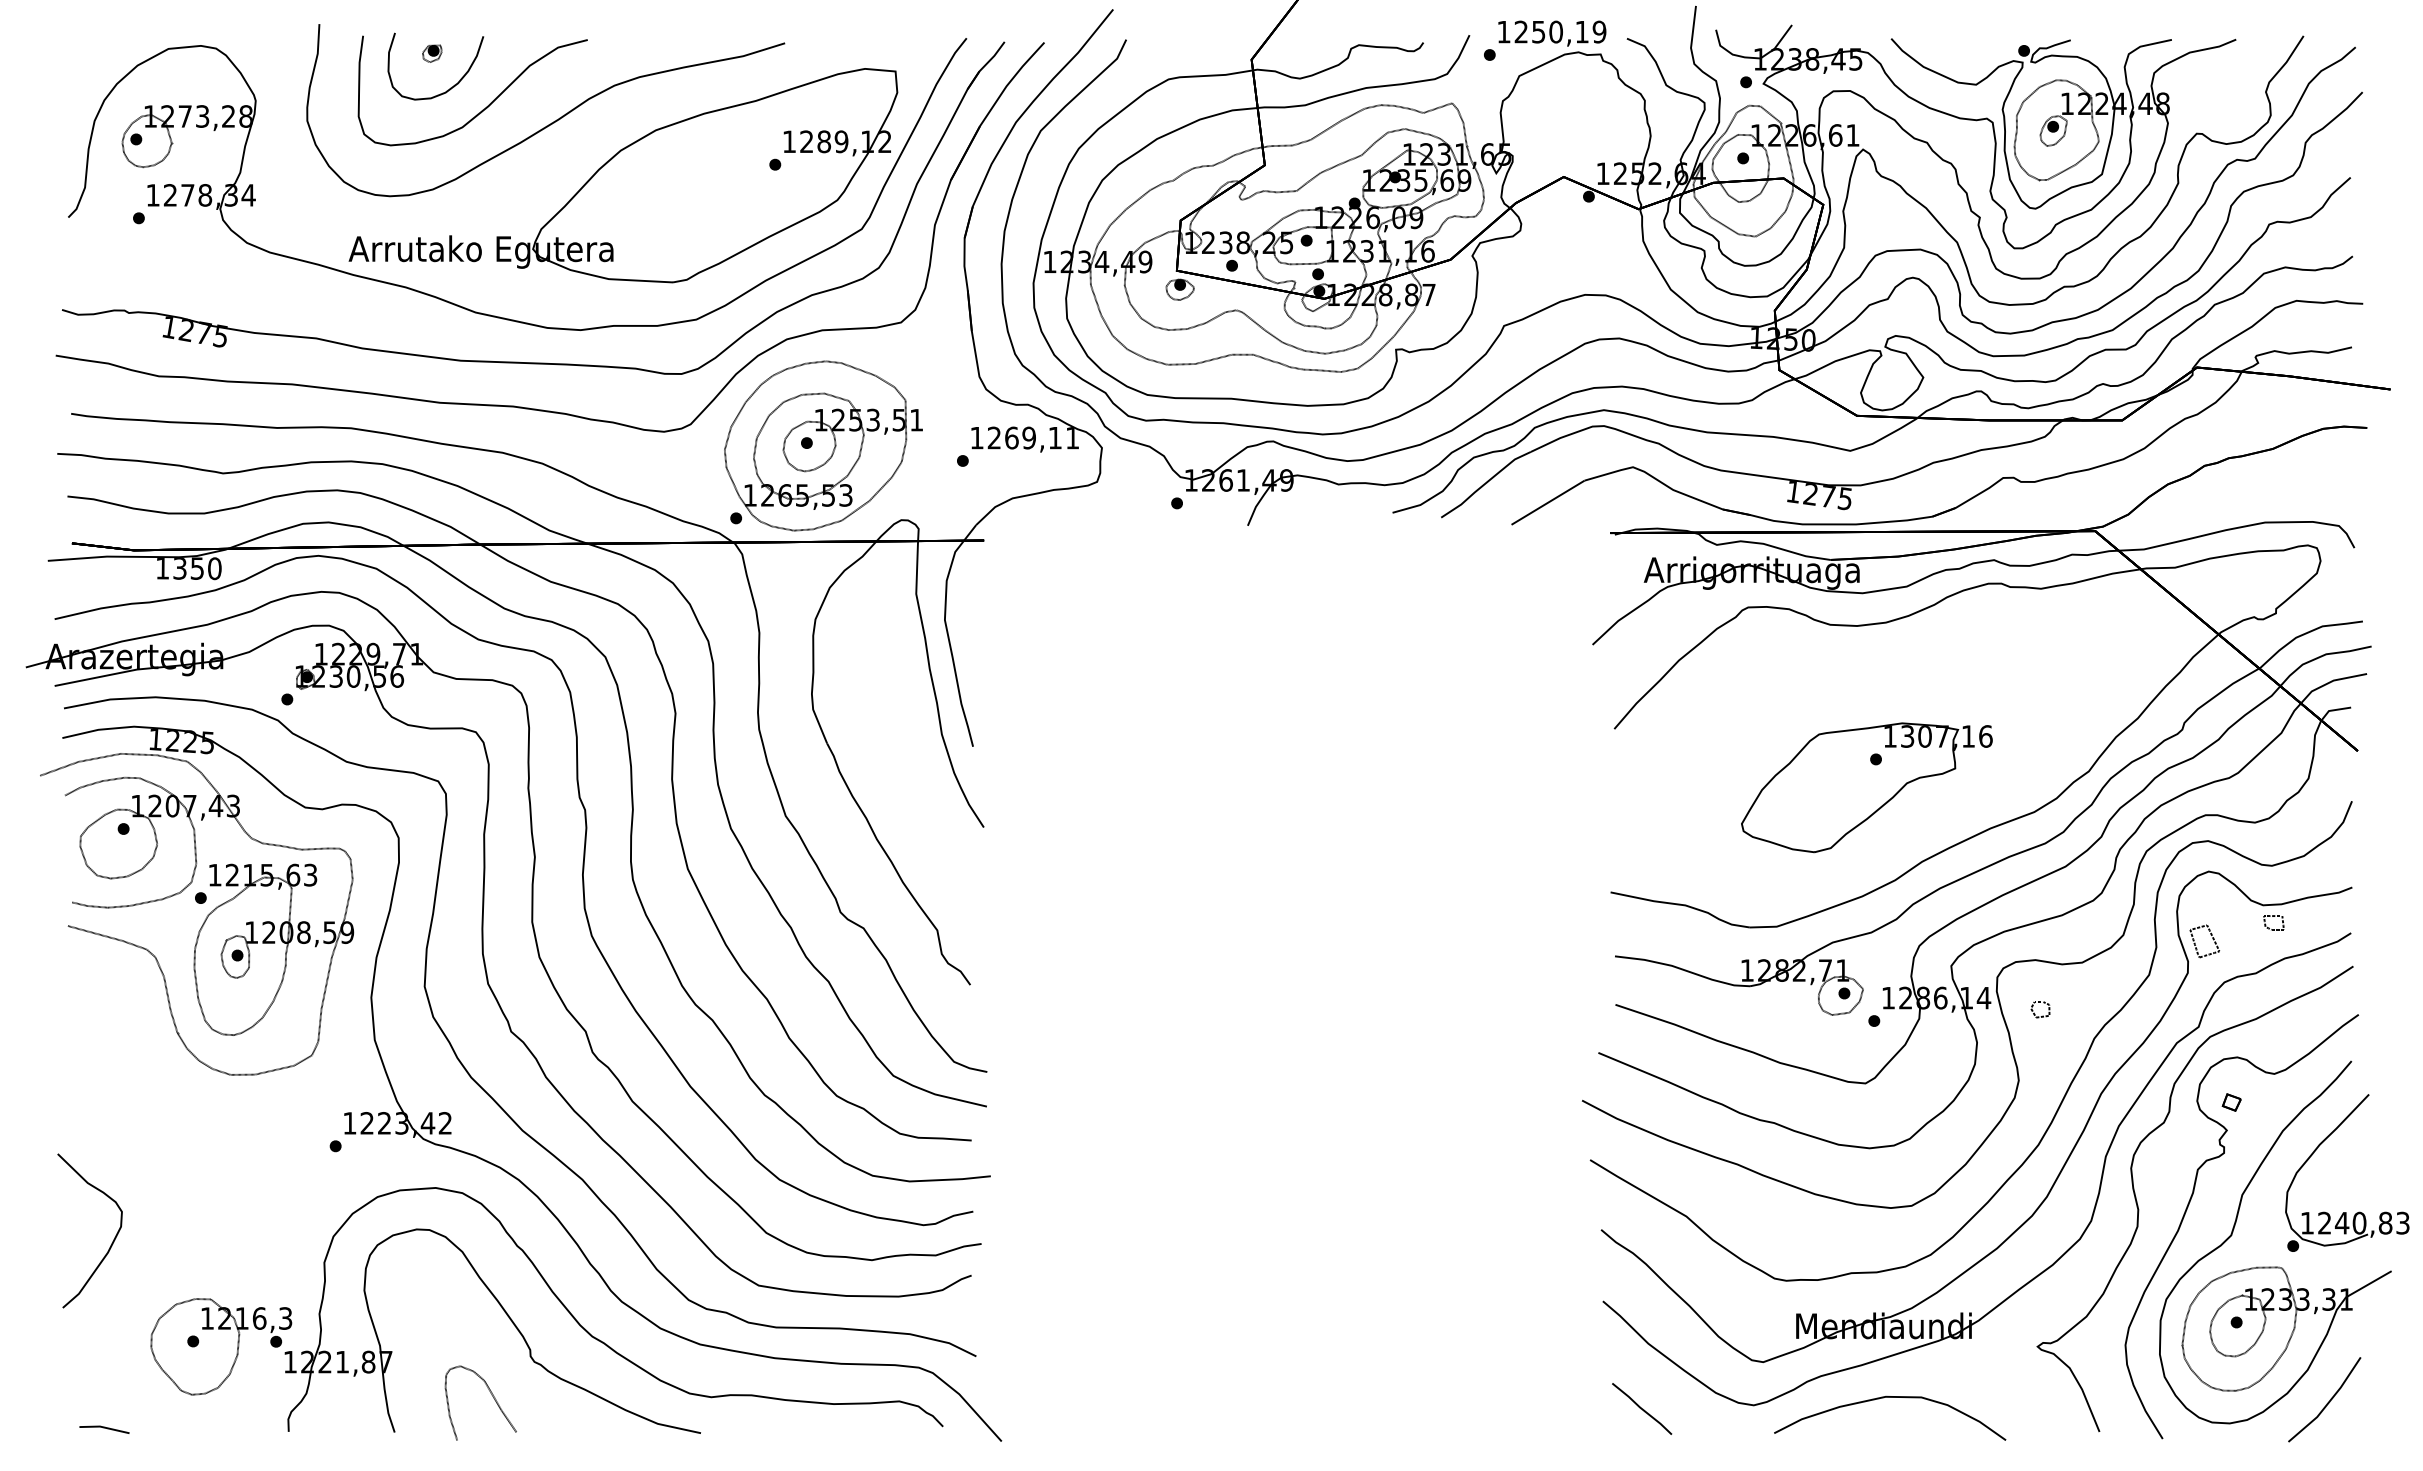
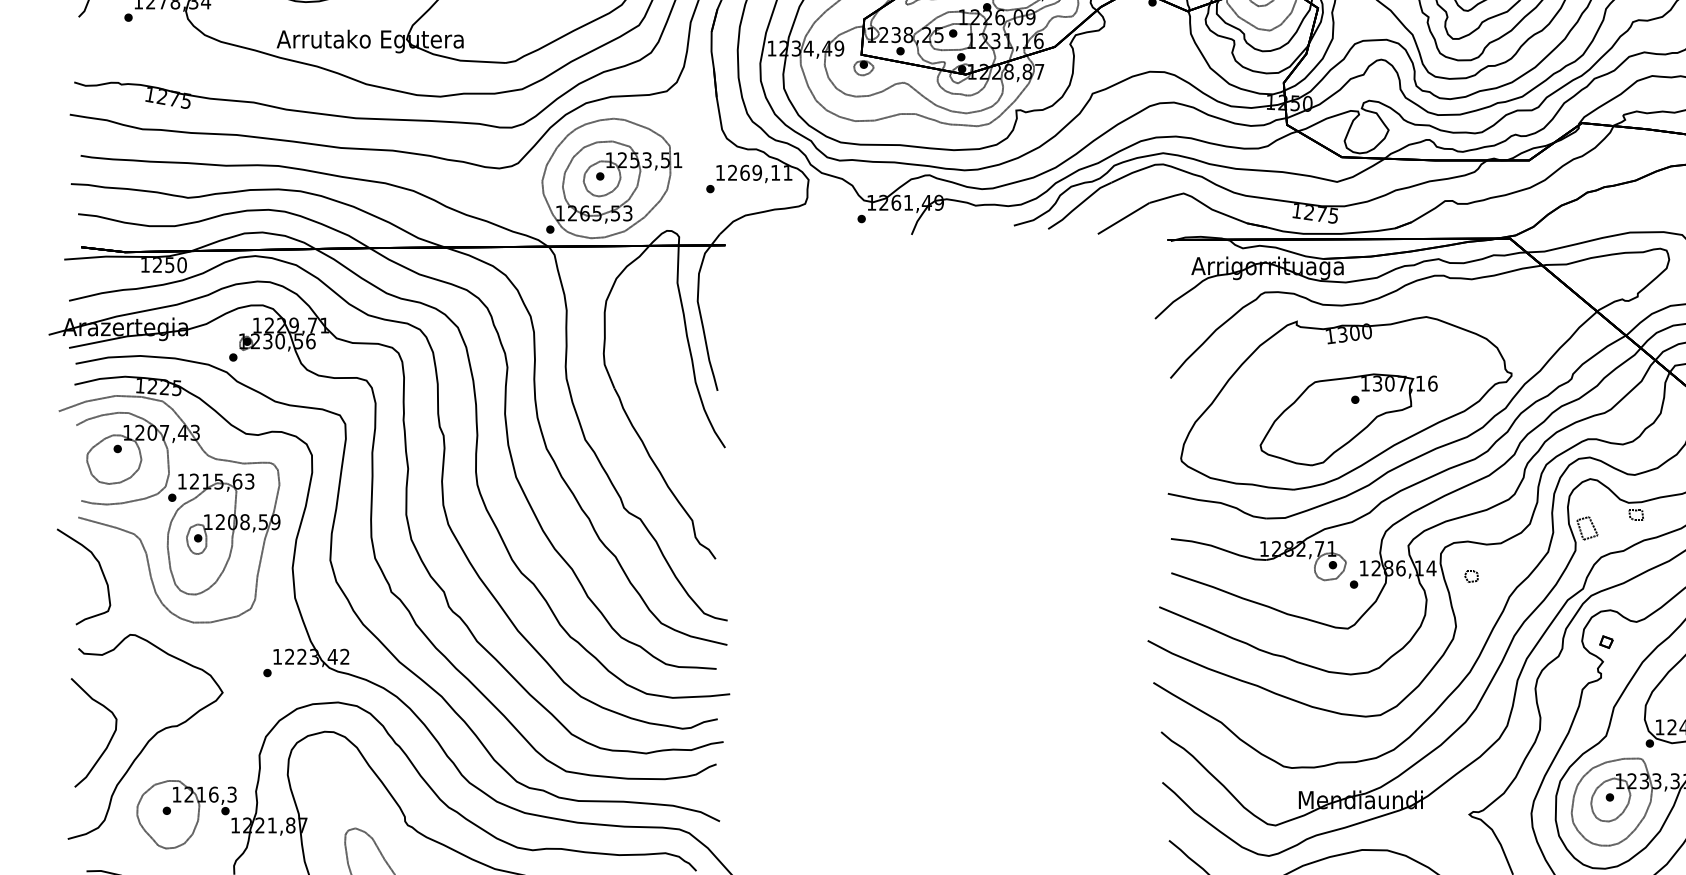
text: (179, 568) -> (157, 265), 1350 -> 1250
part: (1863, 764) -> (1346, 403), added
curve: (100, 1002) -> (101, 571), added
curve: (167, 1241) -> (148, 740), added

